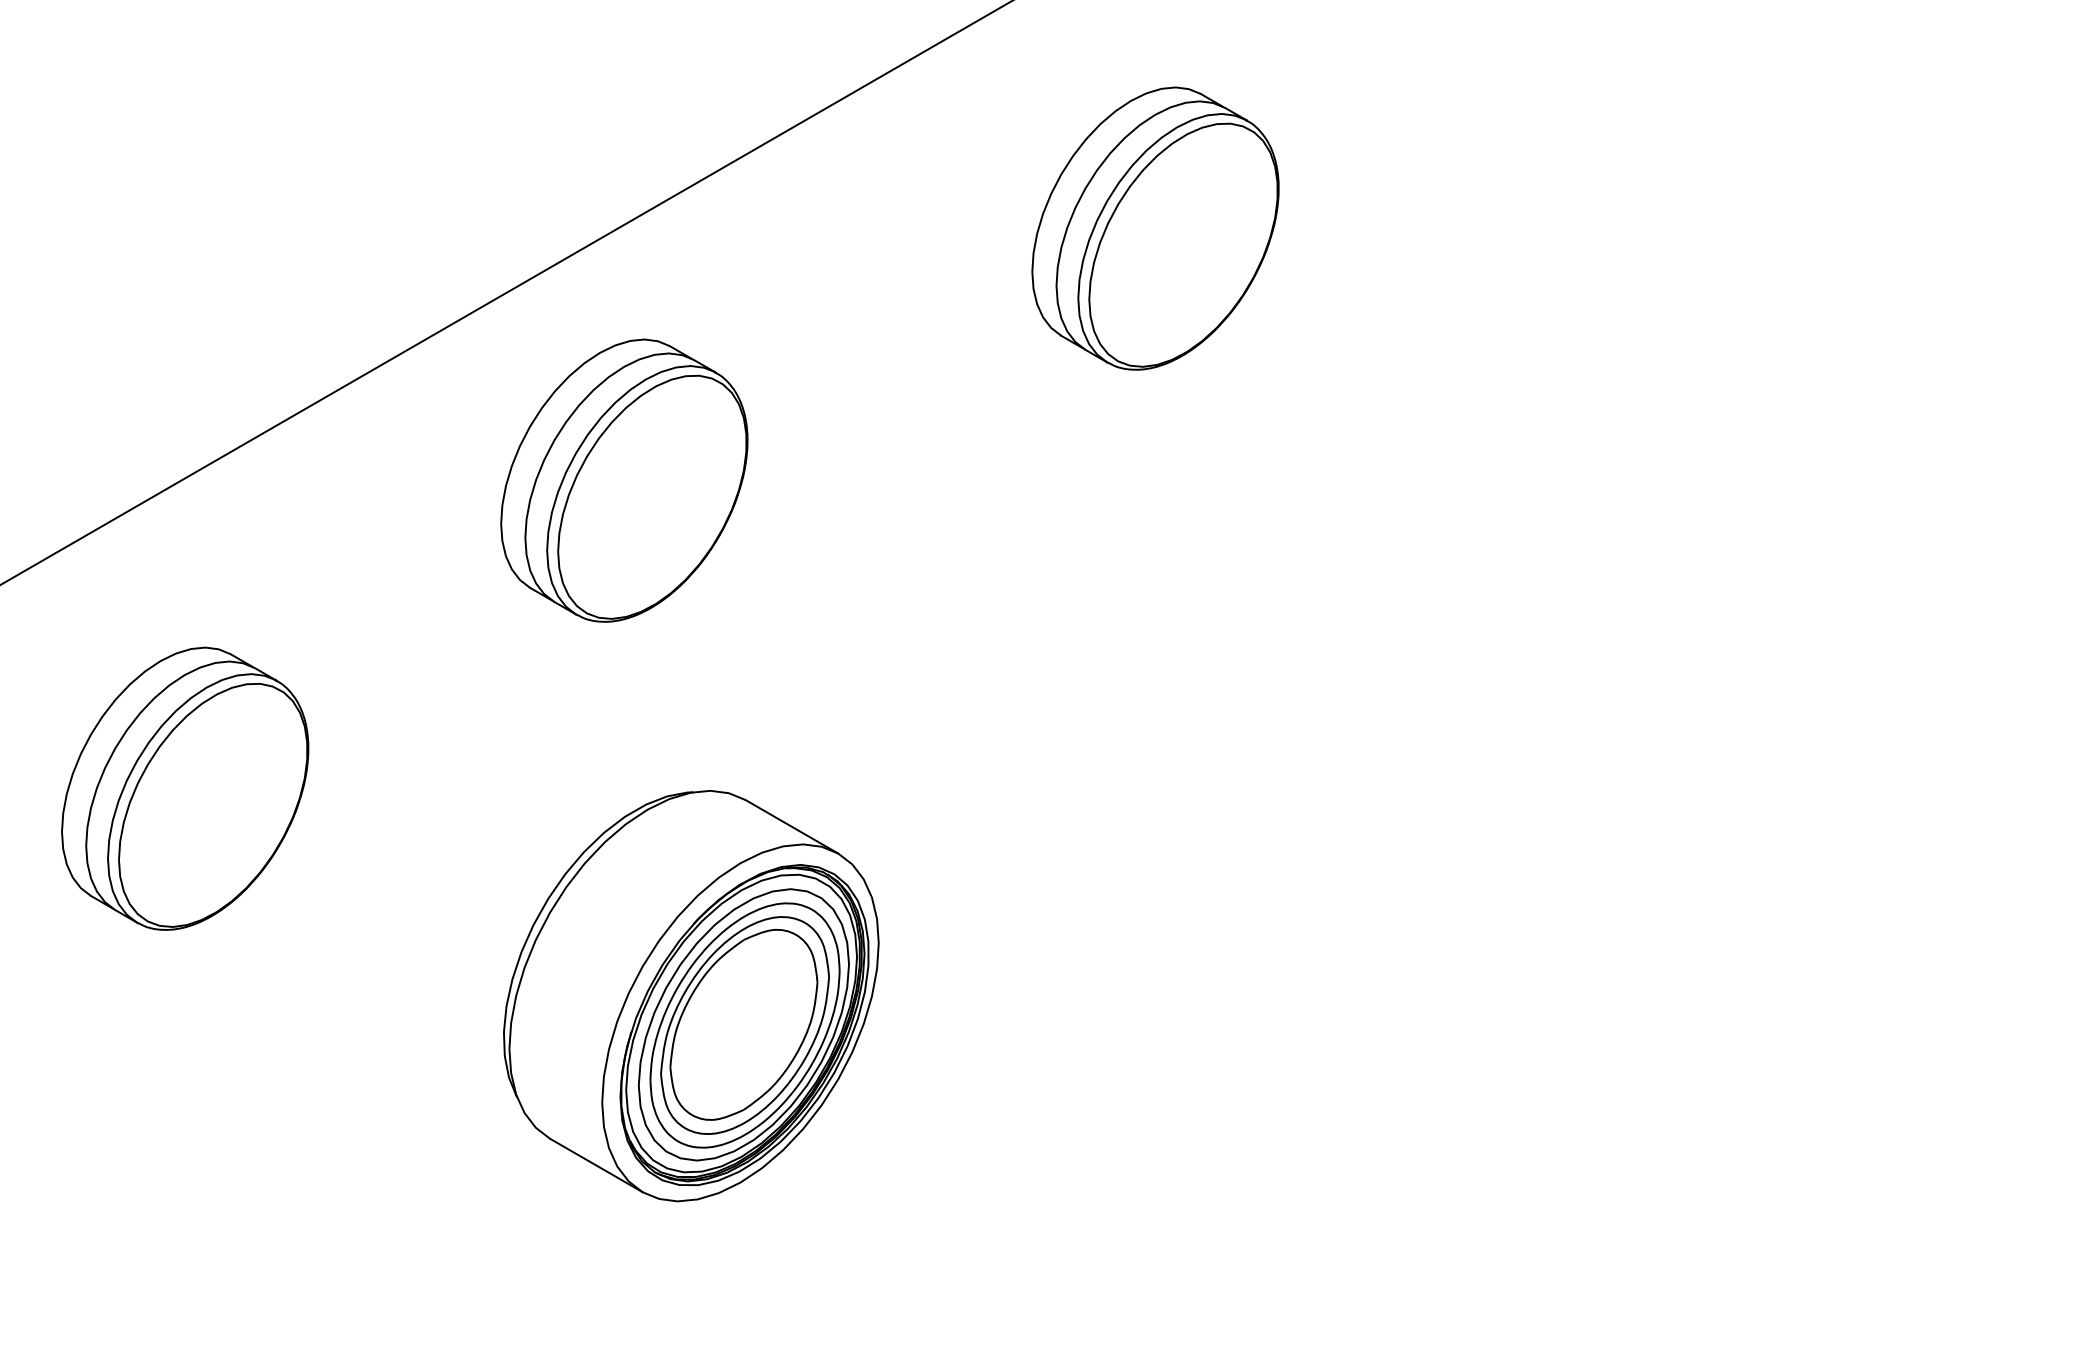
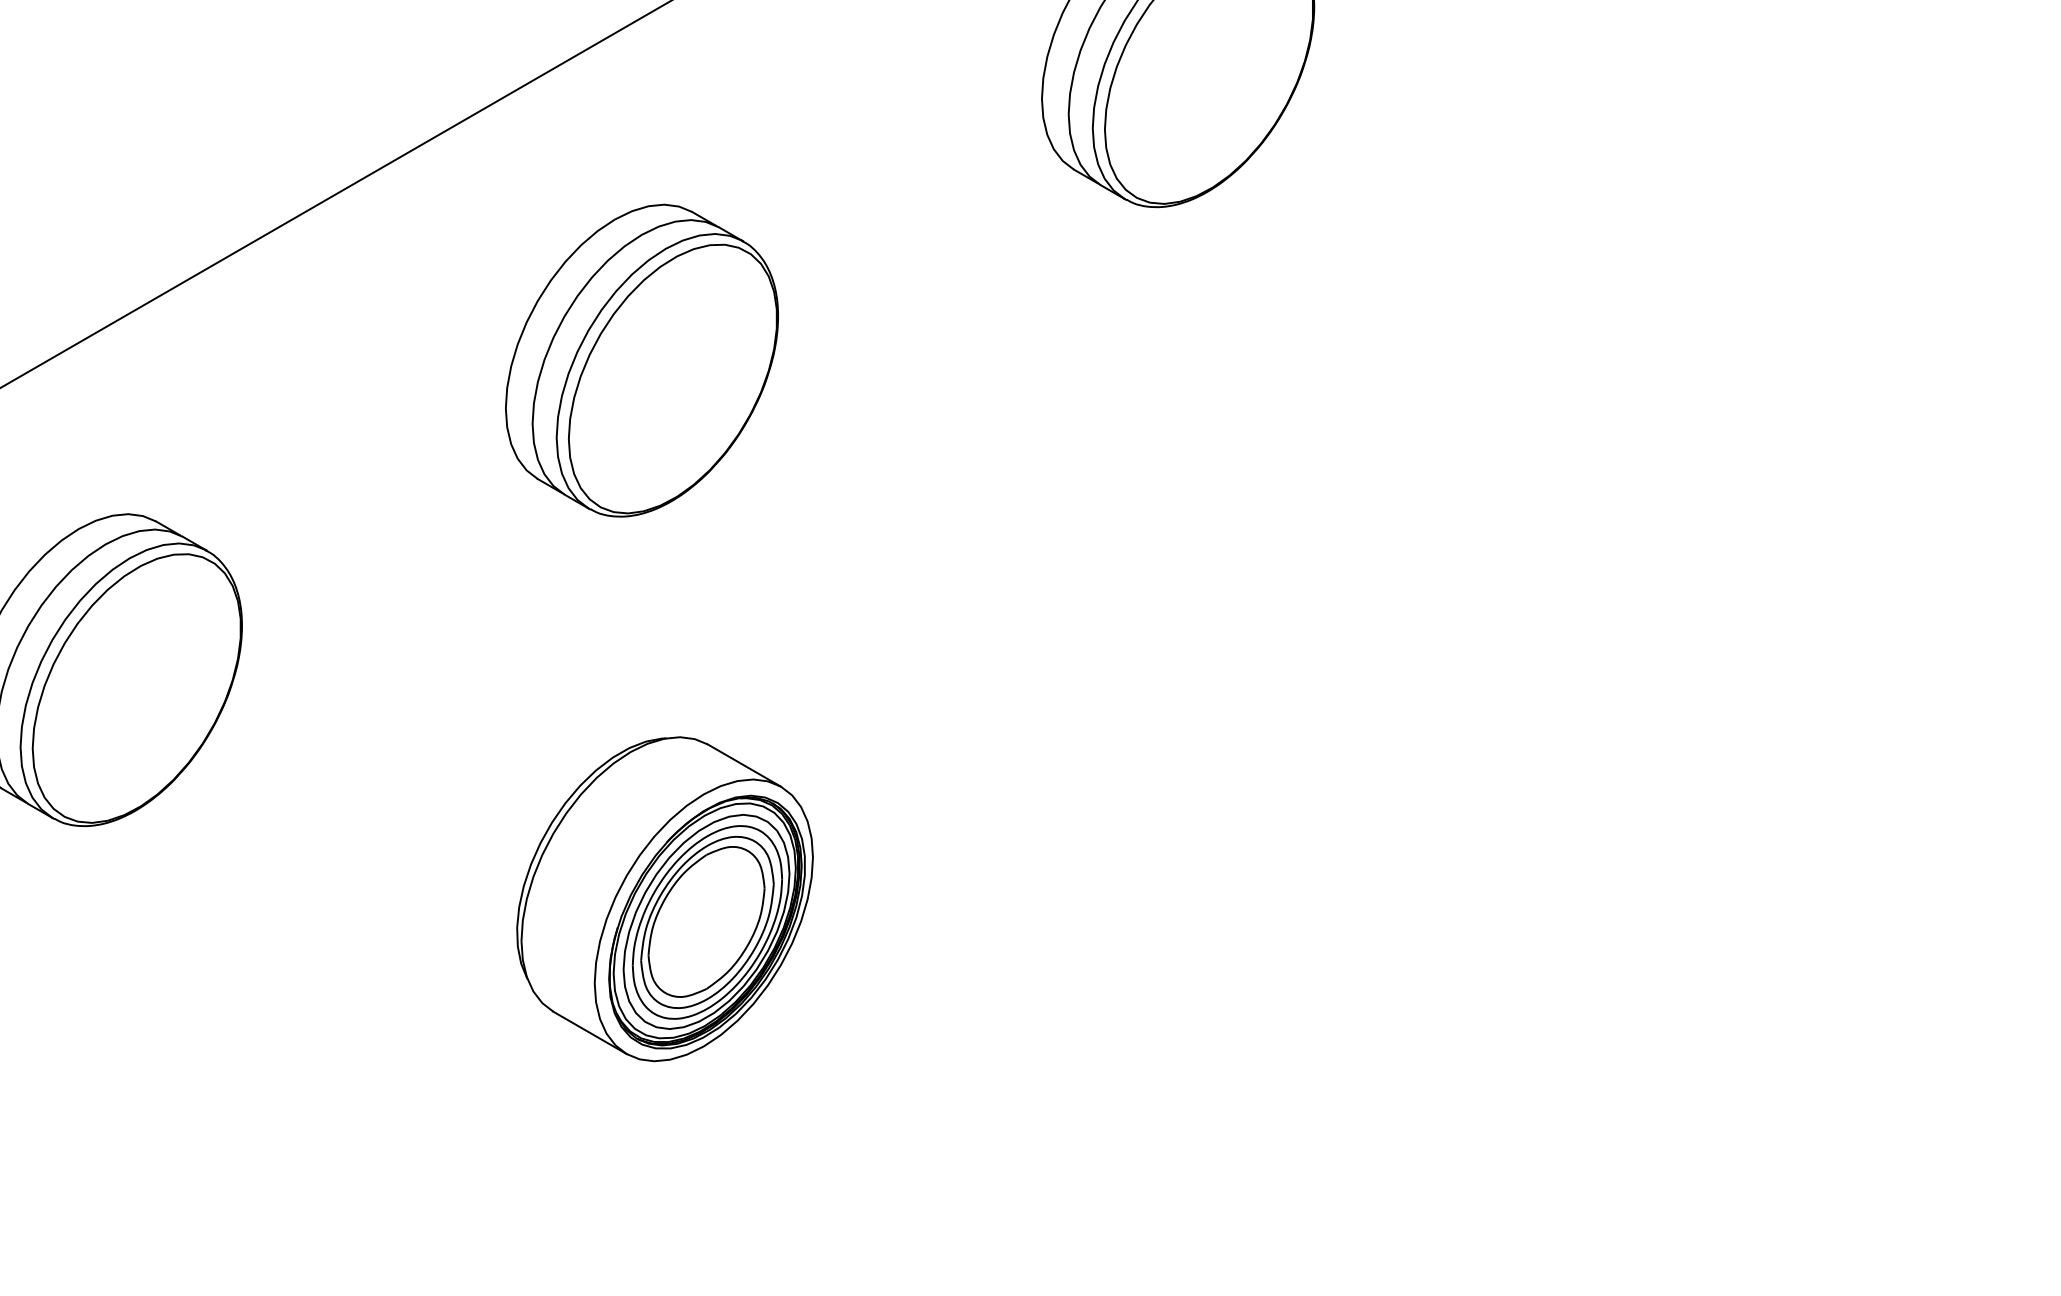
part: (624, 480) -> (642, 360), moved
part: (690, 995) -> (664, 898), size x0.71

